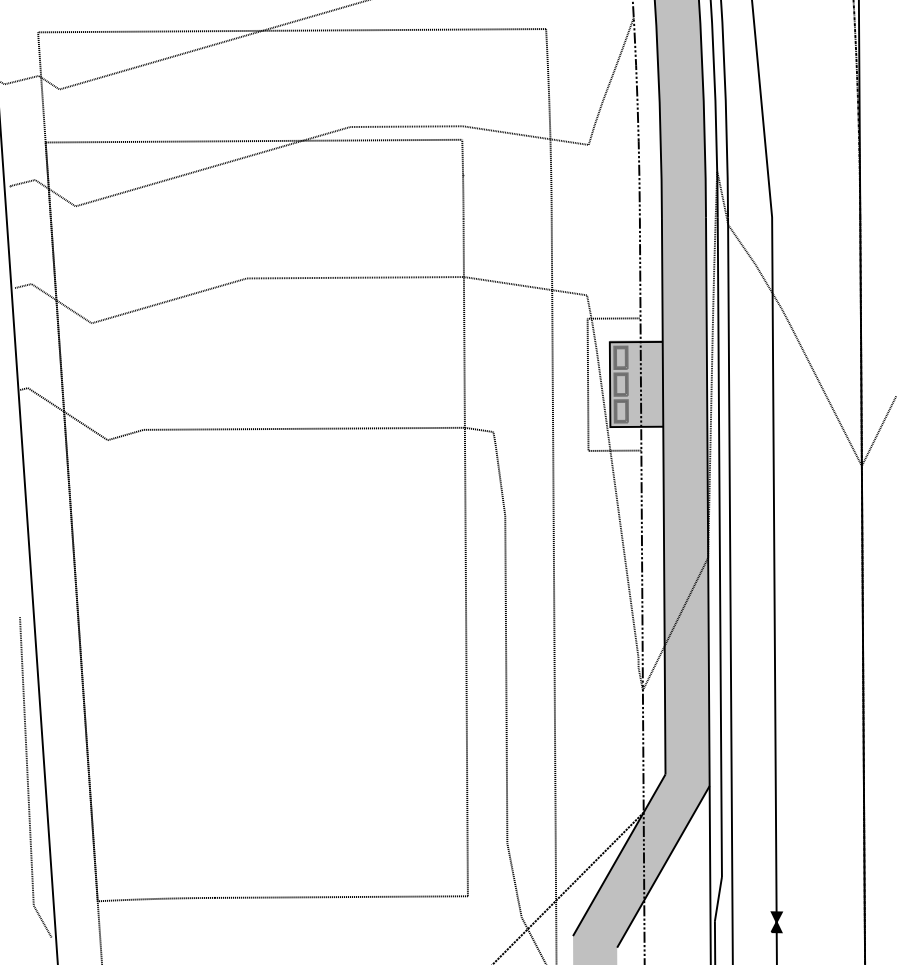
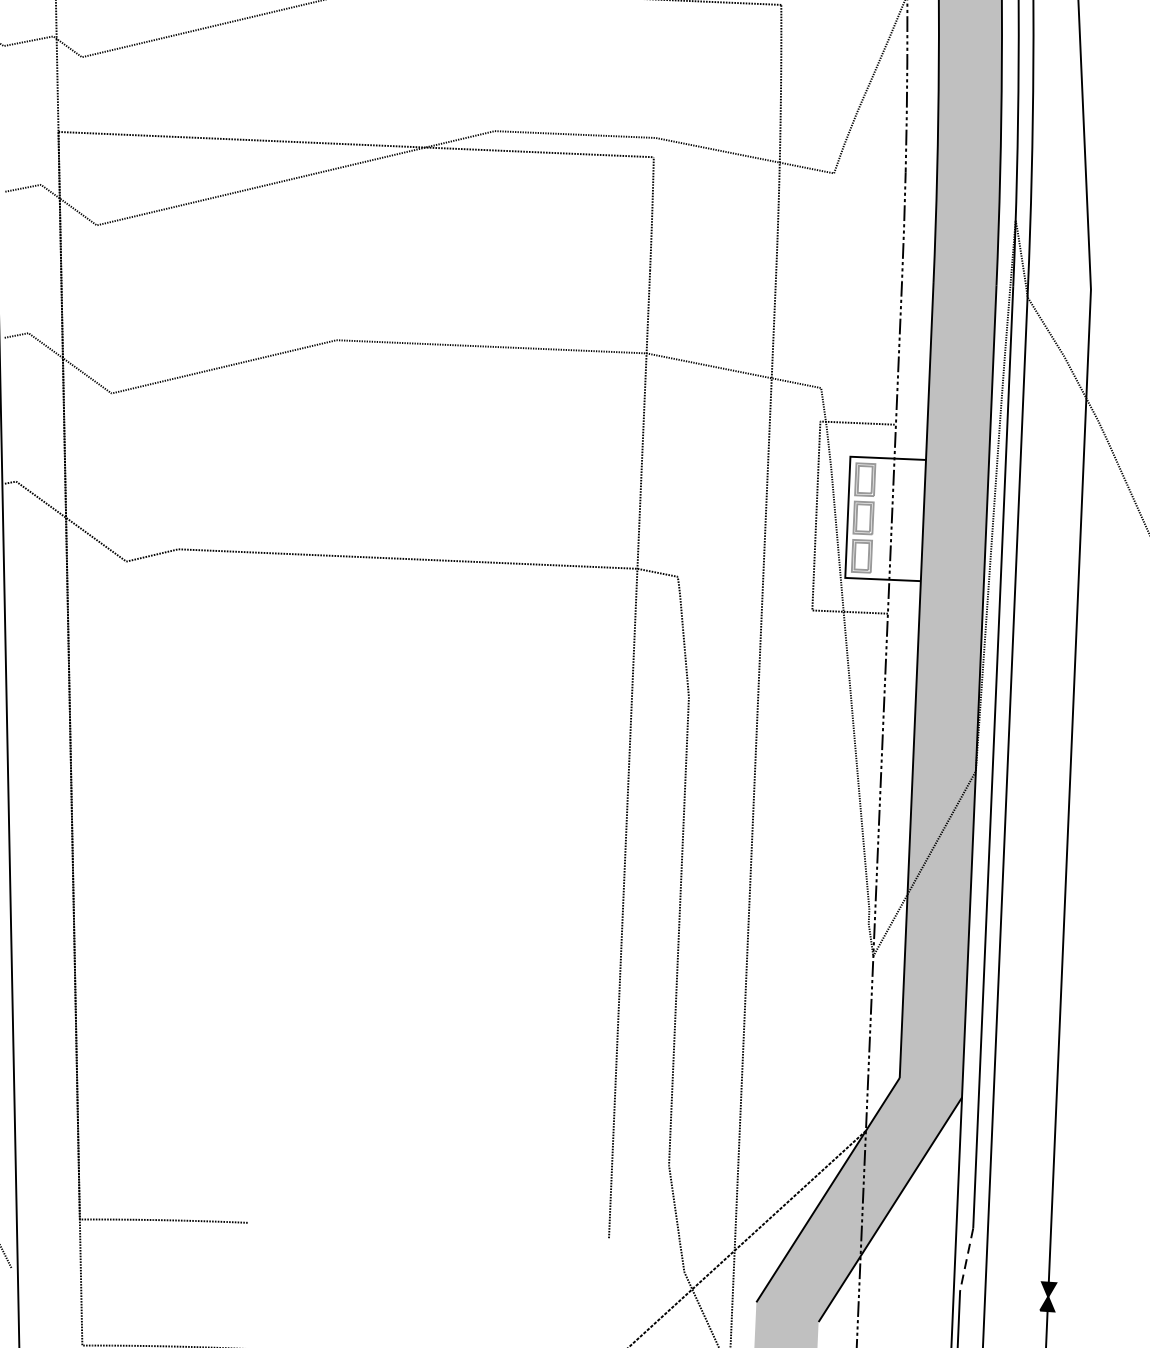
fill: (636, 383) -> (885, 517), removed
line: (341, 896) -> (428, 1229), removed
line: (718, 899) -> (966, 1260), solid -> dashed

